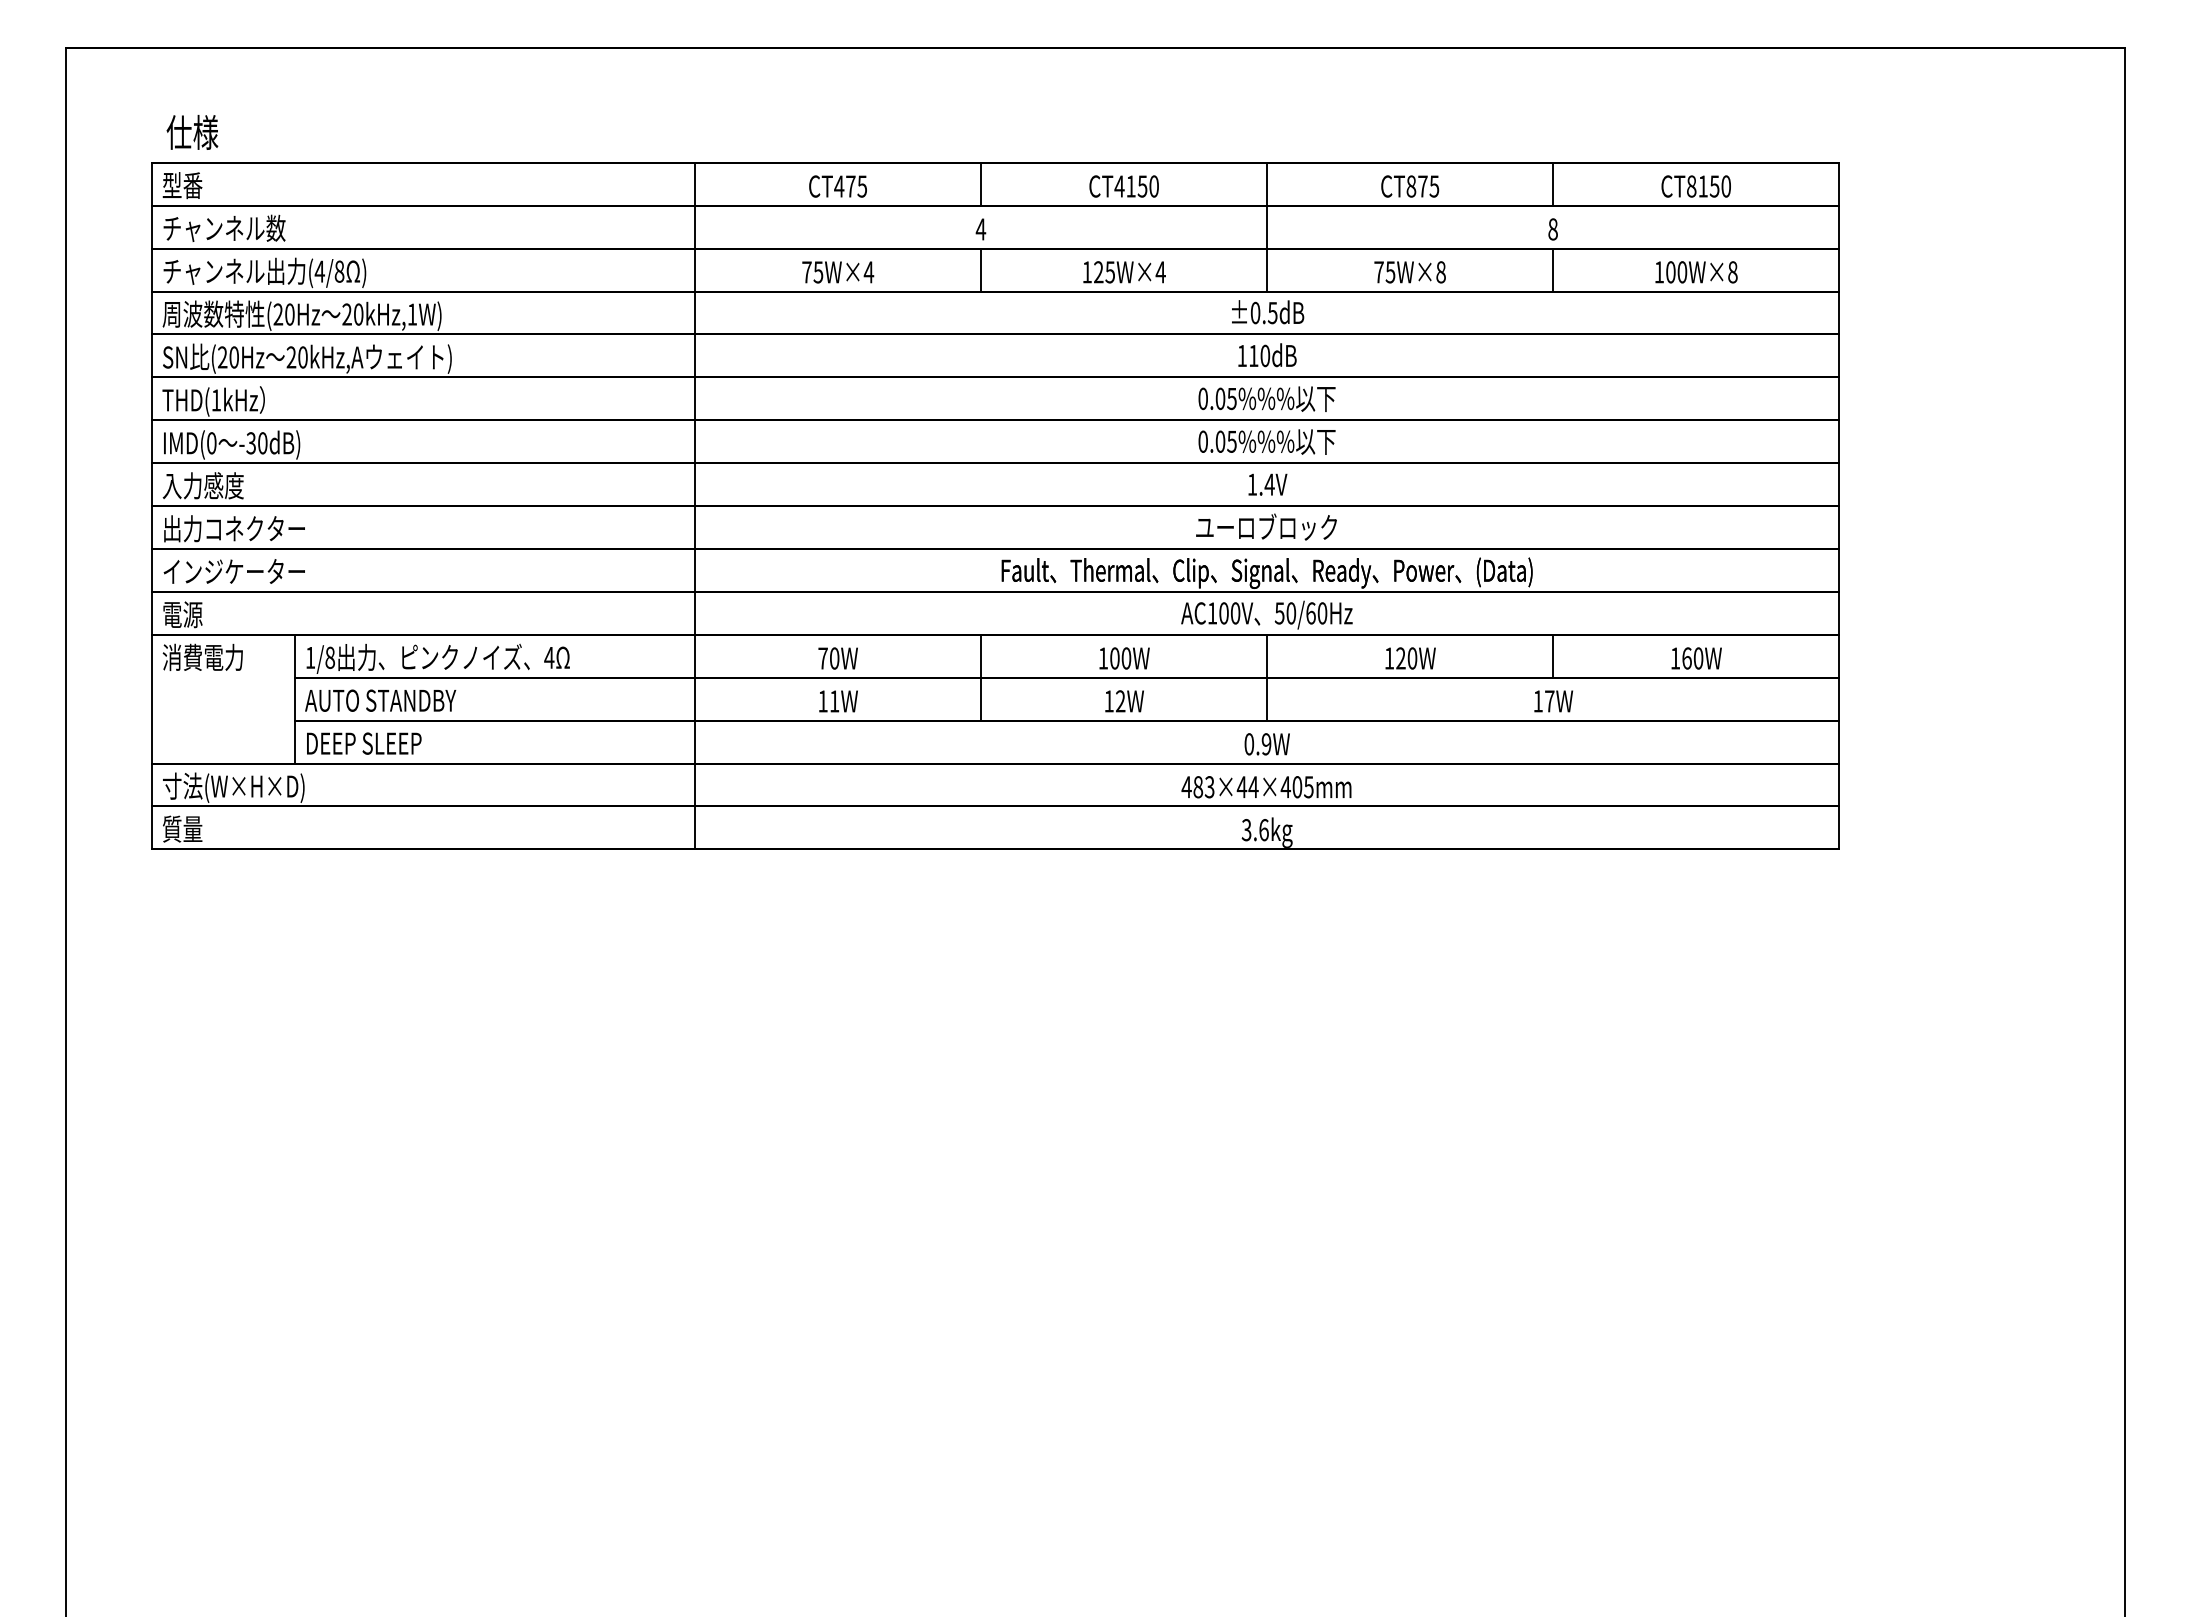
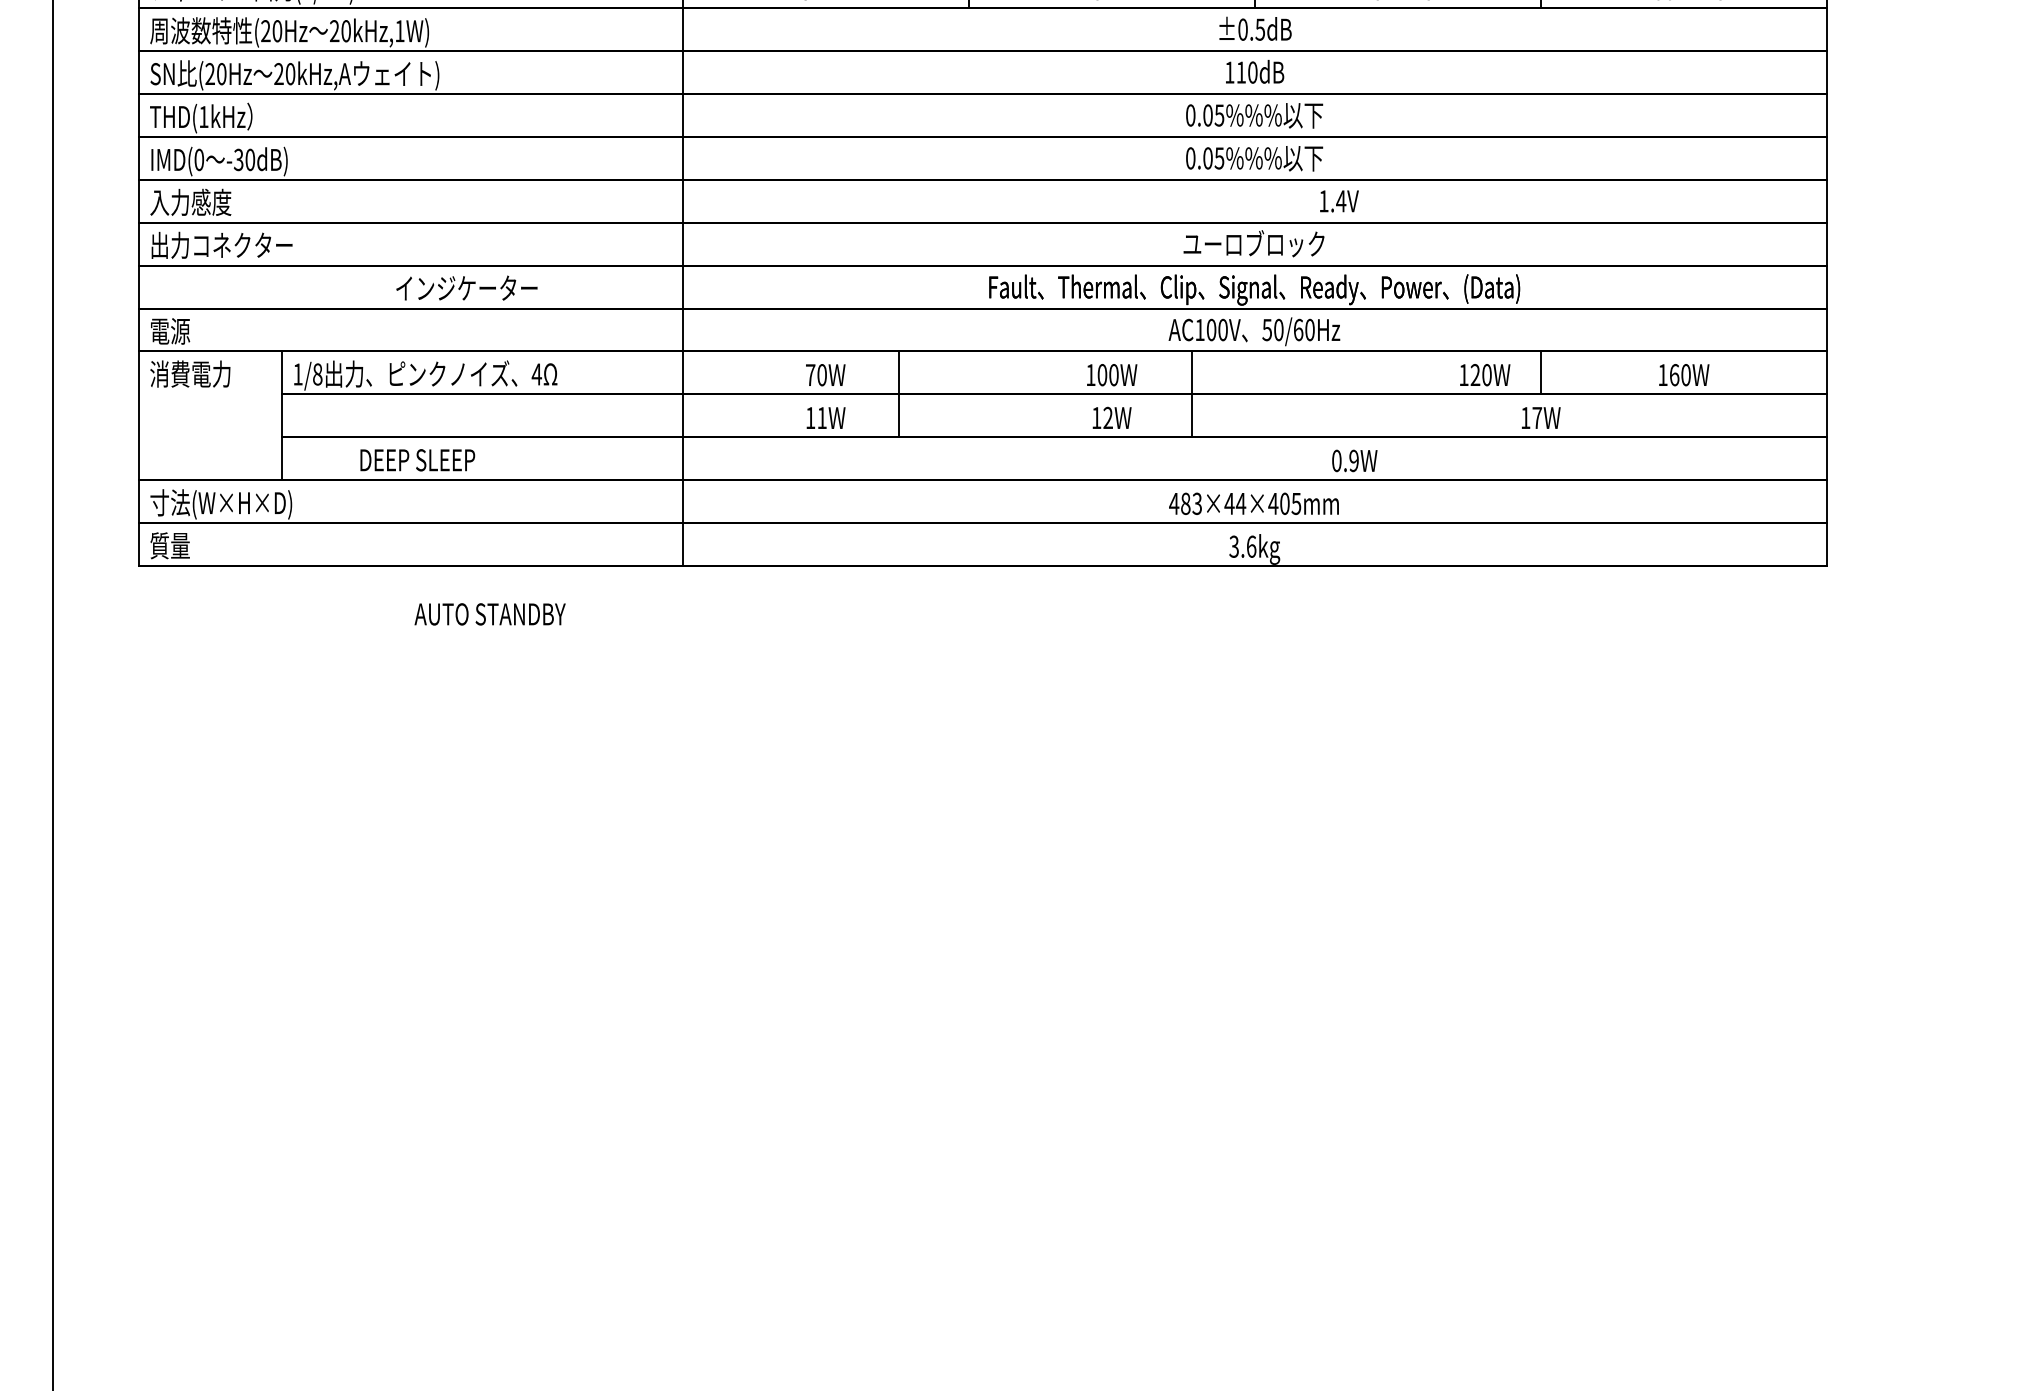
text: (1267, 484) -> (1339, 201), moved
text: (233, 571) -> (466, 288), moved
text: (1410, 658) -> (1485, 375), moved
line: (981, 677) -> (899, 394), moved
line: (1267, 677) -> (1192, 394), moved
text: (380, 700) -> (490, 614), moved
text: (364, 743) -> (418, 460), moved
text: (1266, 744) -> (1354, 461), moved

